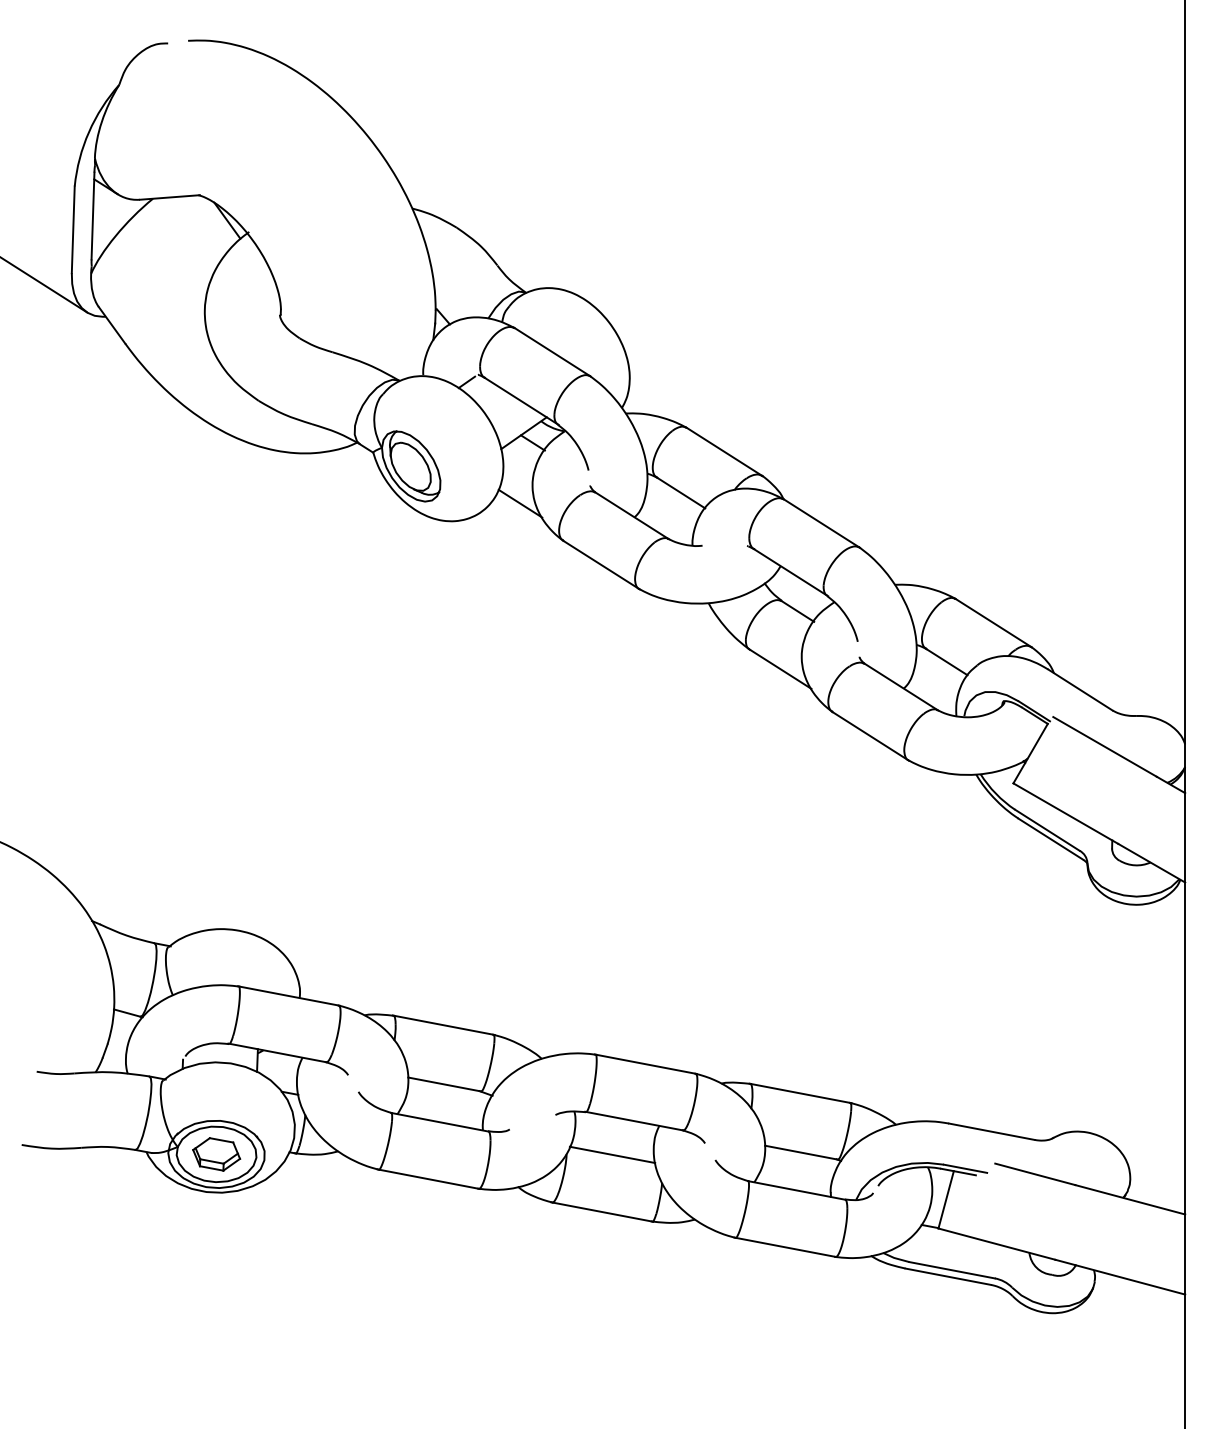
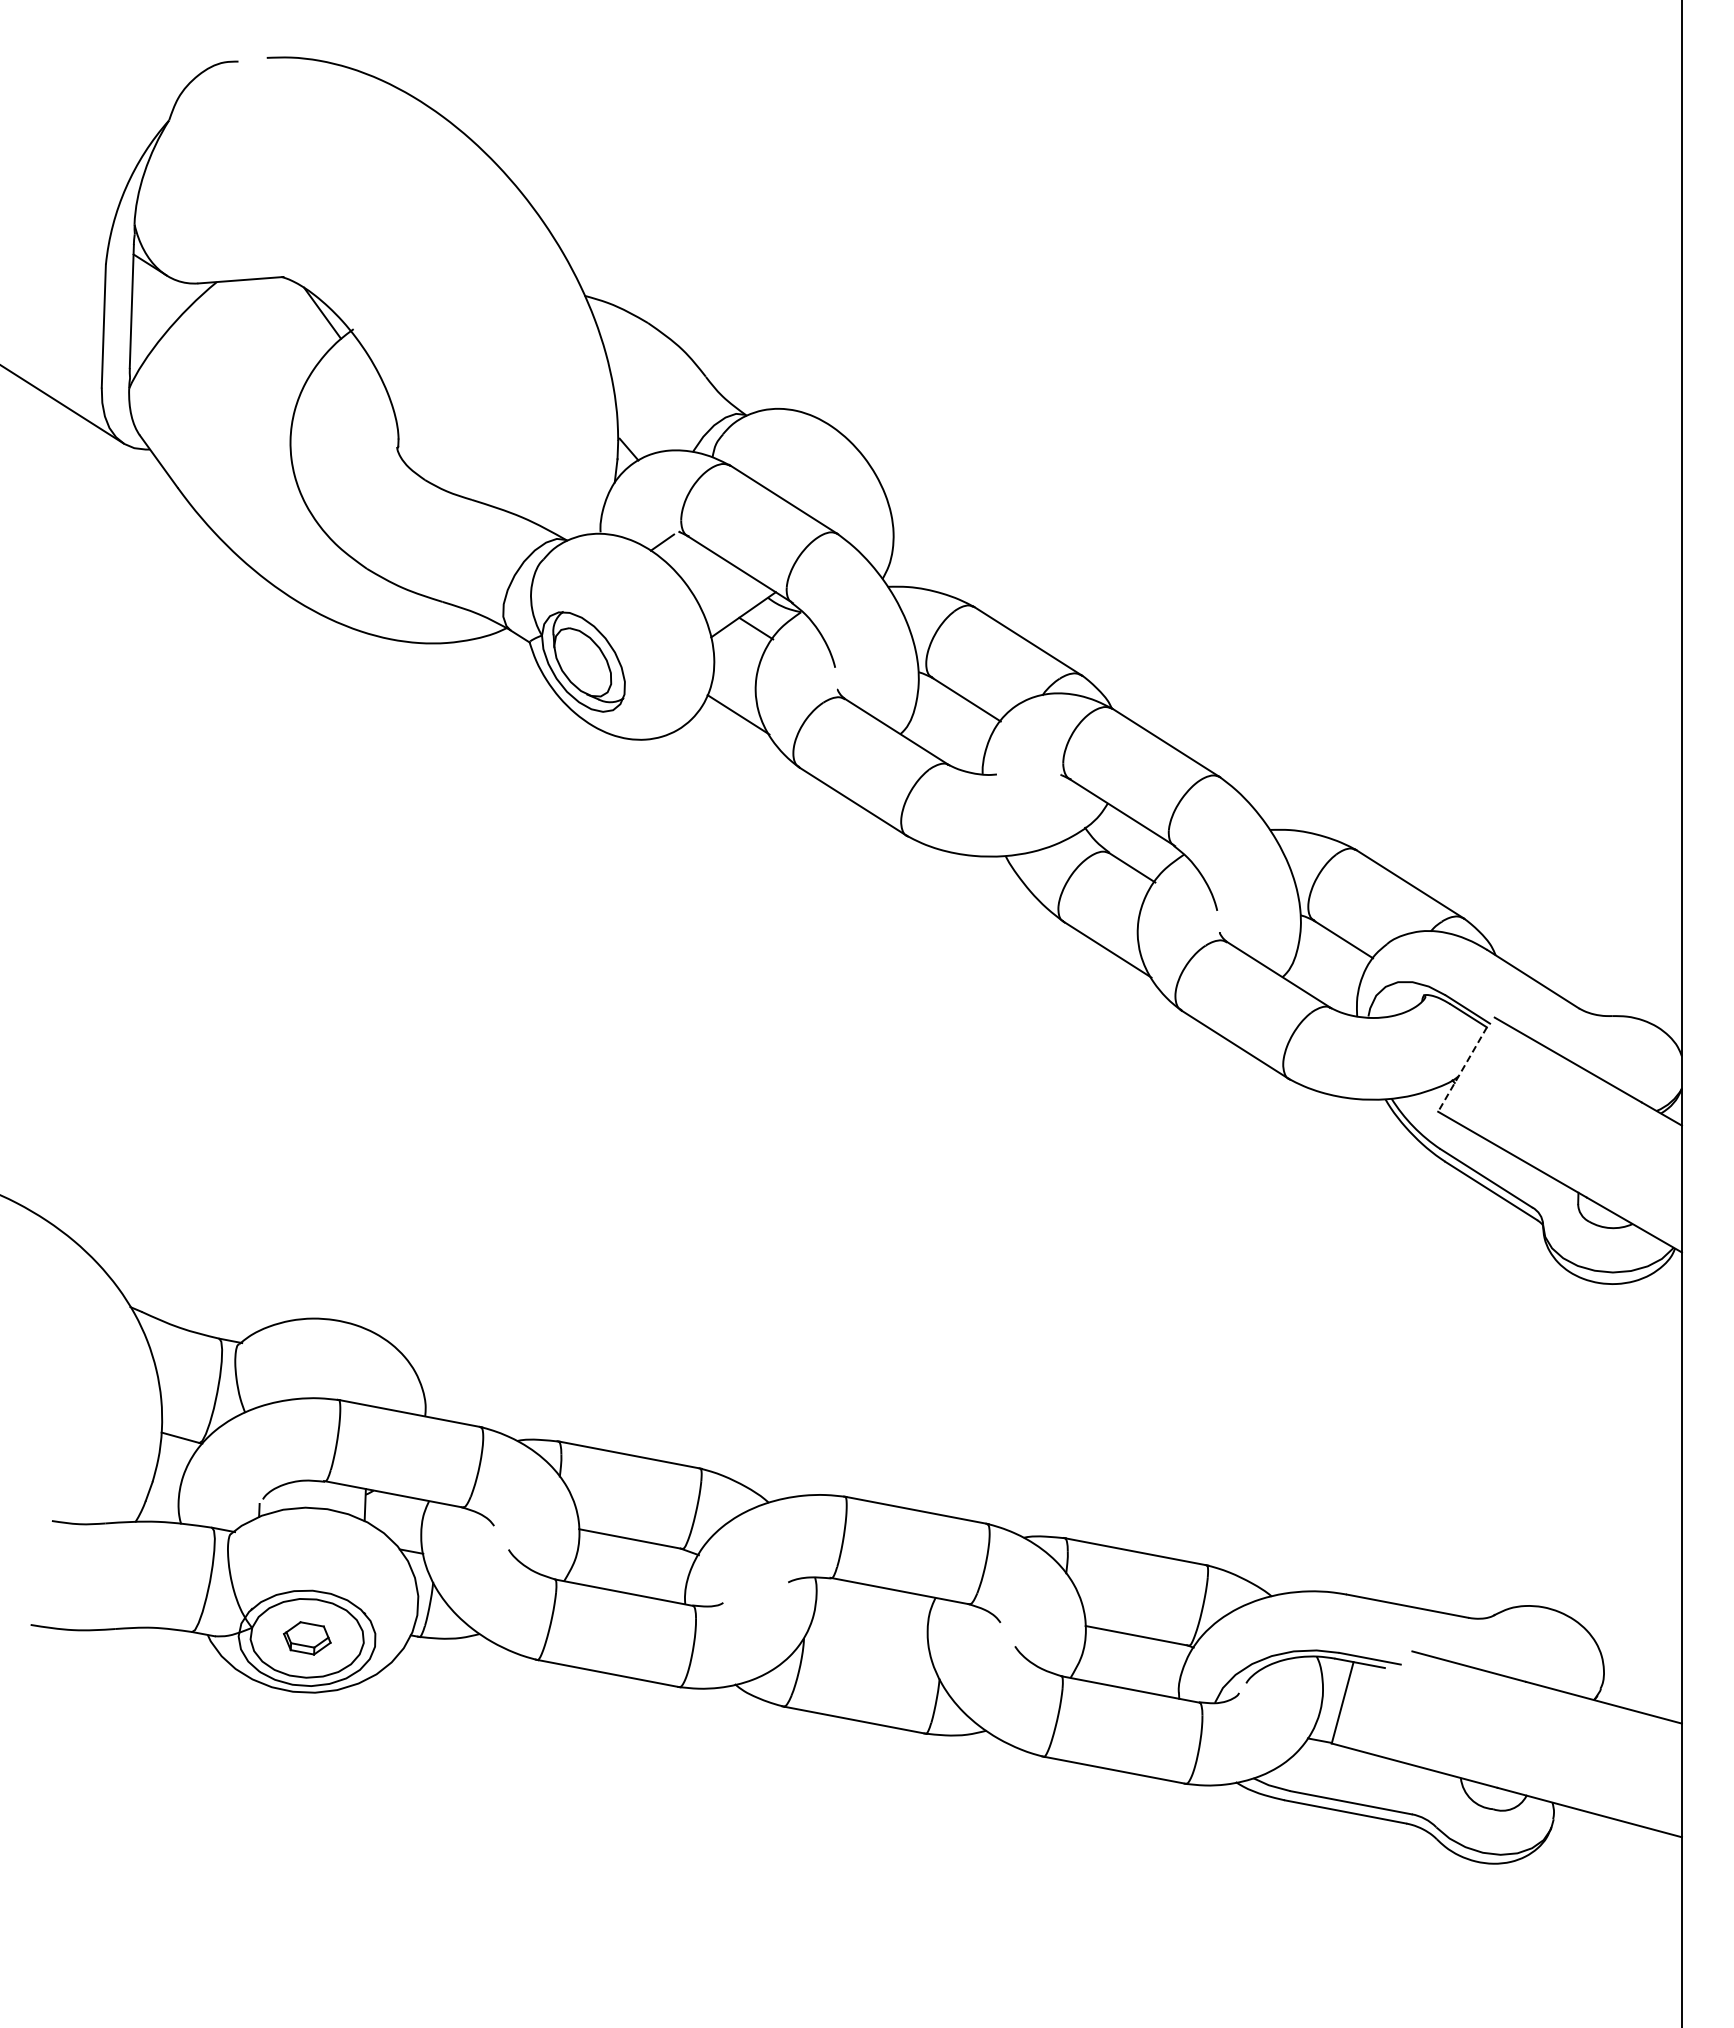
line: (1030, 753) -> (1462, 1069), solid -> dashed
part: (216, 1154) -> (307, 1638), size x0.7
line: (612, 1154) -> (868, 1638), removed

